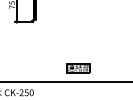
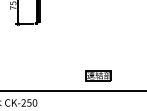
part: (78, 68) -> (99, 76), moved

